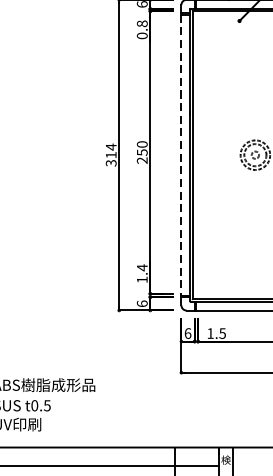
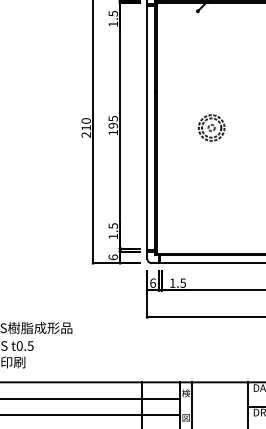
text: (141, 29) -> (112, 18), 0.8 -> 1.5
text: (141, 152) -> (112, 125), 250 -> 195
text: (110, 154) -> (85, 127), 314 -> 210
line: (181, 155) -> (147, 128), dashed -> solid
text: (141, 268) -> (112, 226), 1.4 -> 1.5

